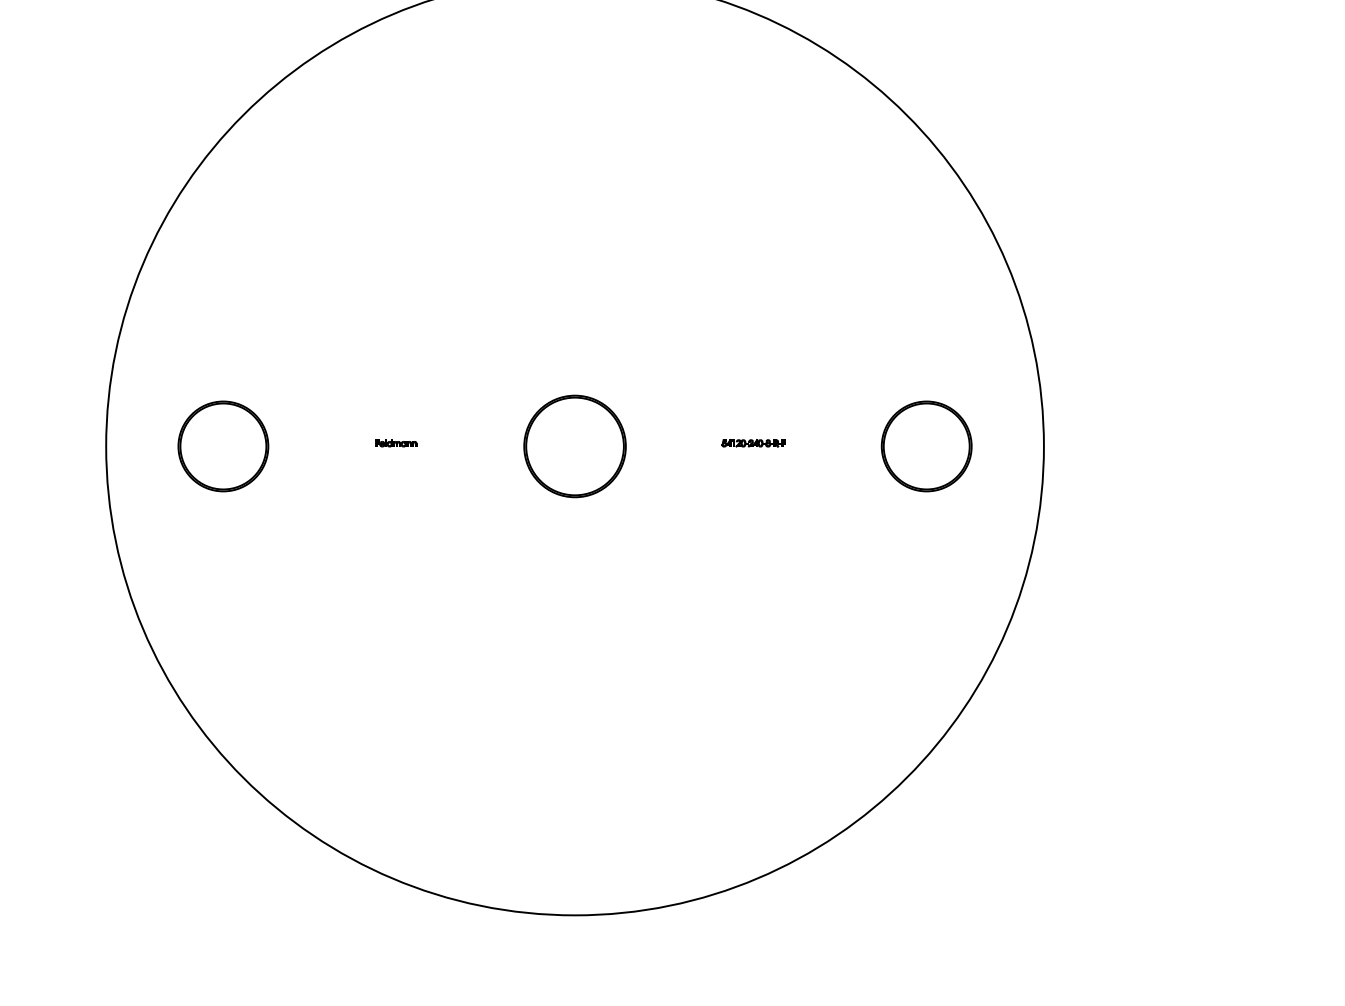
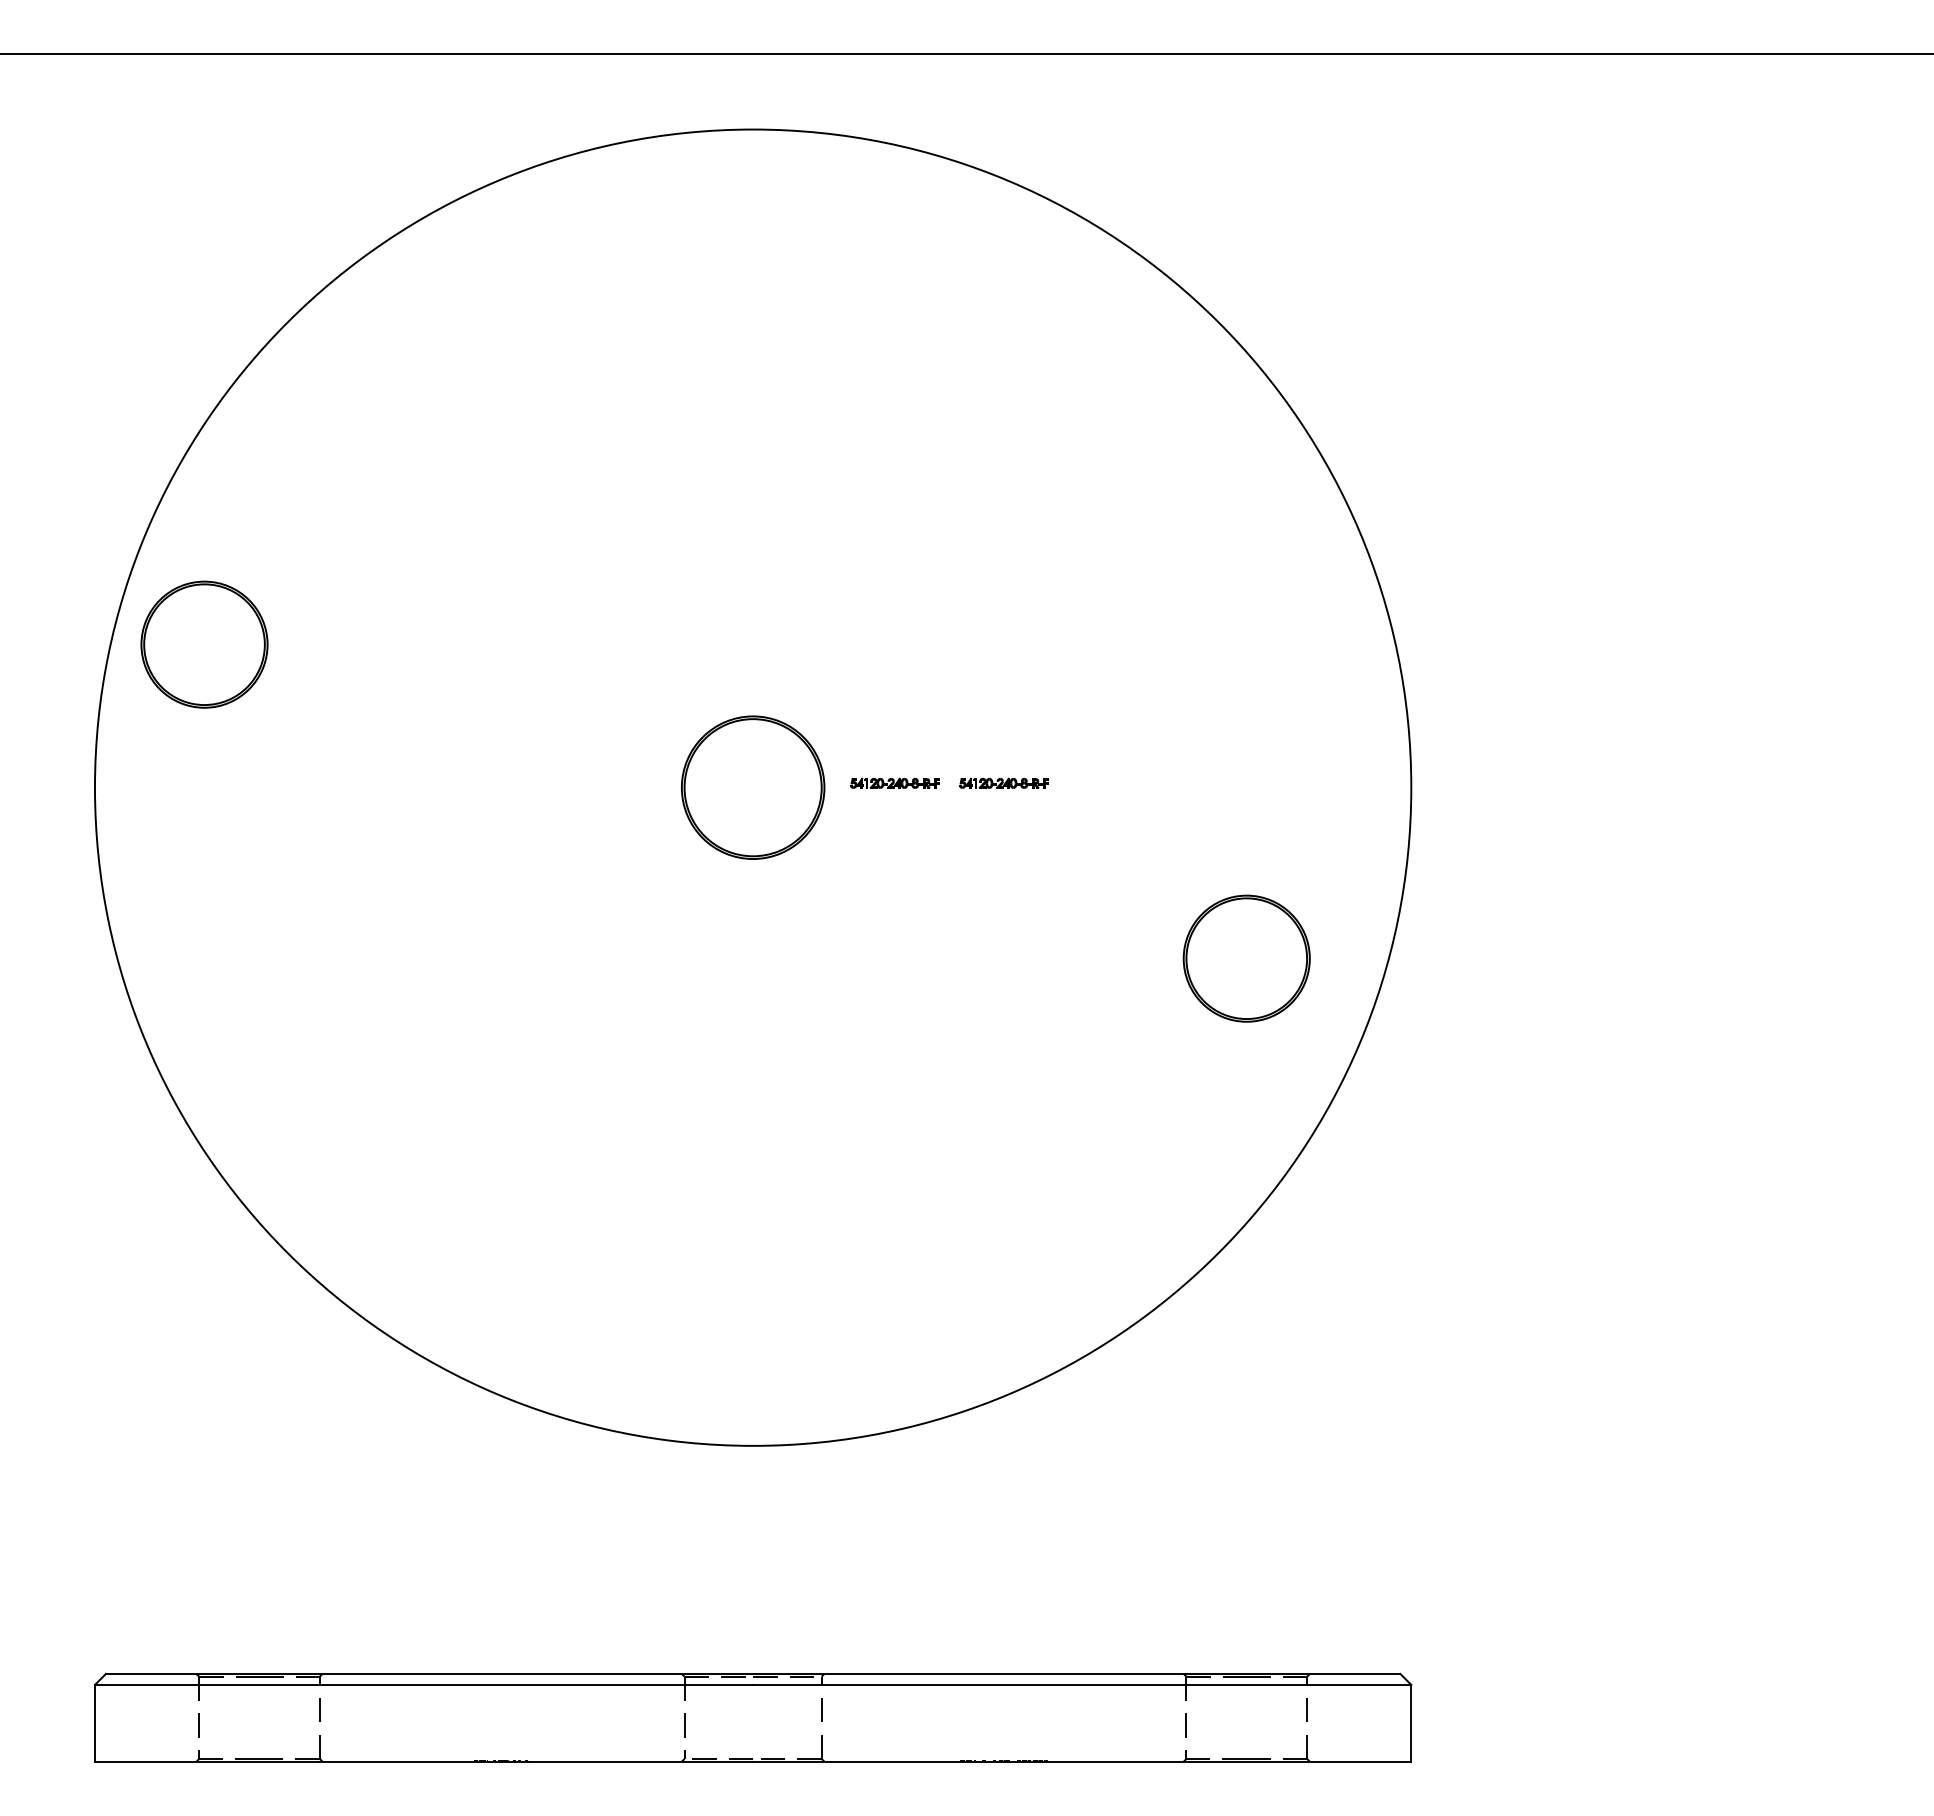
part: (675, 442) -> (894, 782), added
part: (396, 443) -> (502, 783), removed
part: (223, 446) -> (204, 644), moved
part: (926, 446) -> (1246, 958), moved

